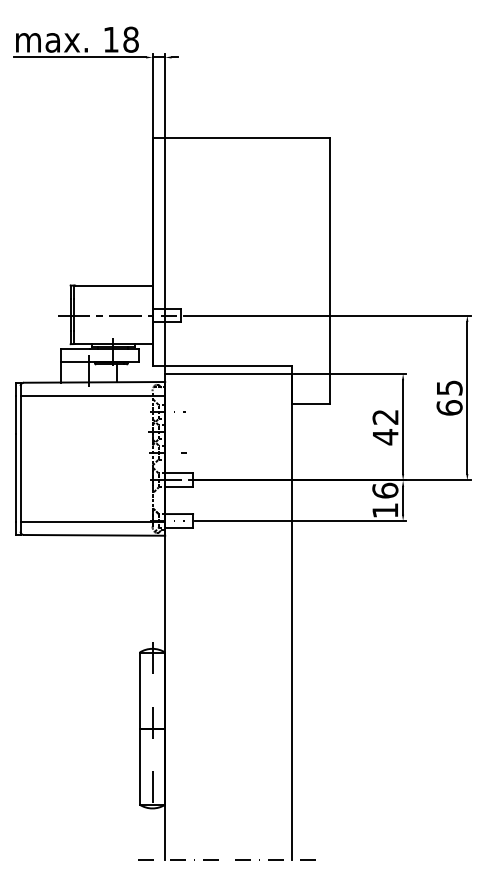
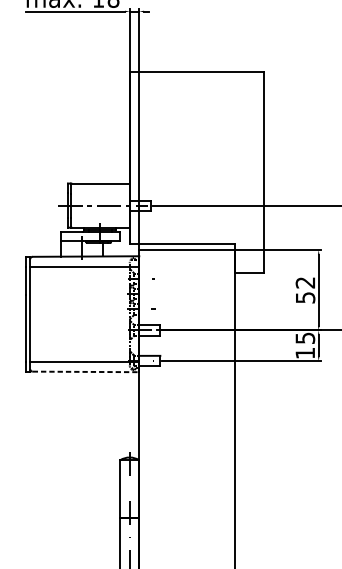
text: (385, 437) -> (305, 298), 42 -> 52
text: (385, 490) -> (305, 338), 16 -> 15
line: (94, 535) -> (85, 372), solid -> dashed

